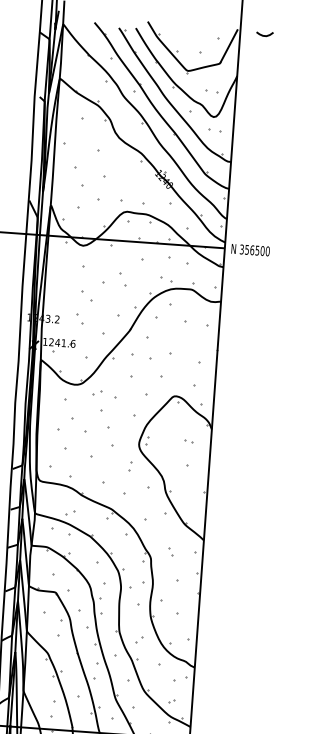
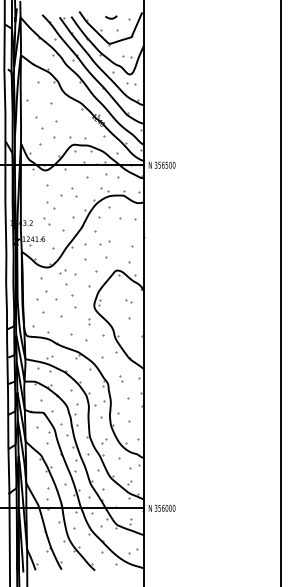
curve: (265, 34) -> (111, 17), moved
part: (160, 354) -> (104, 242), size x0.62

